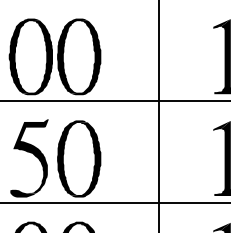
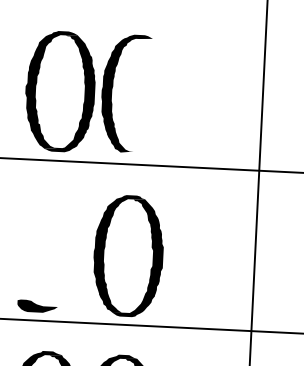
fill: (85, 57) -> (146, 96), removed
fill: (30, 156) -> (51, 248), removed

